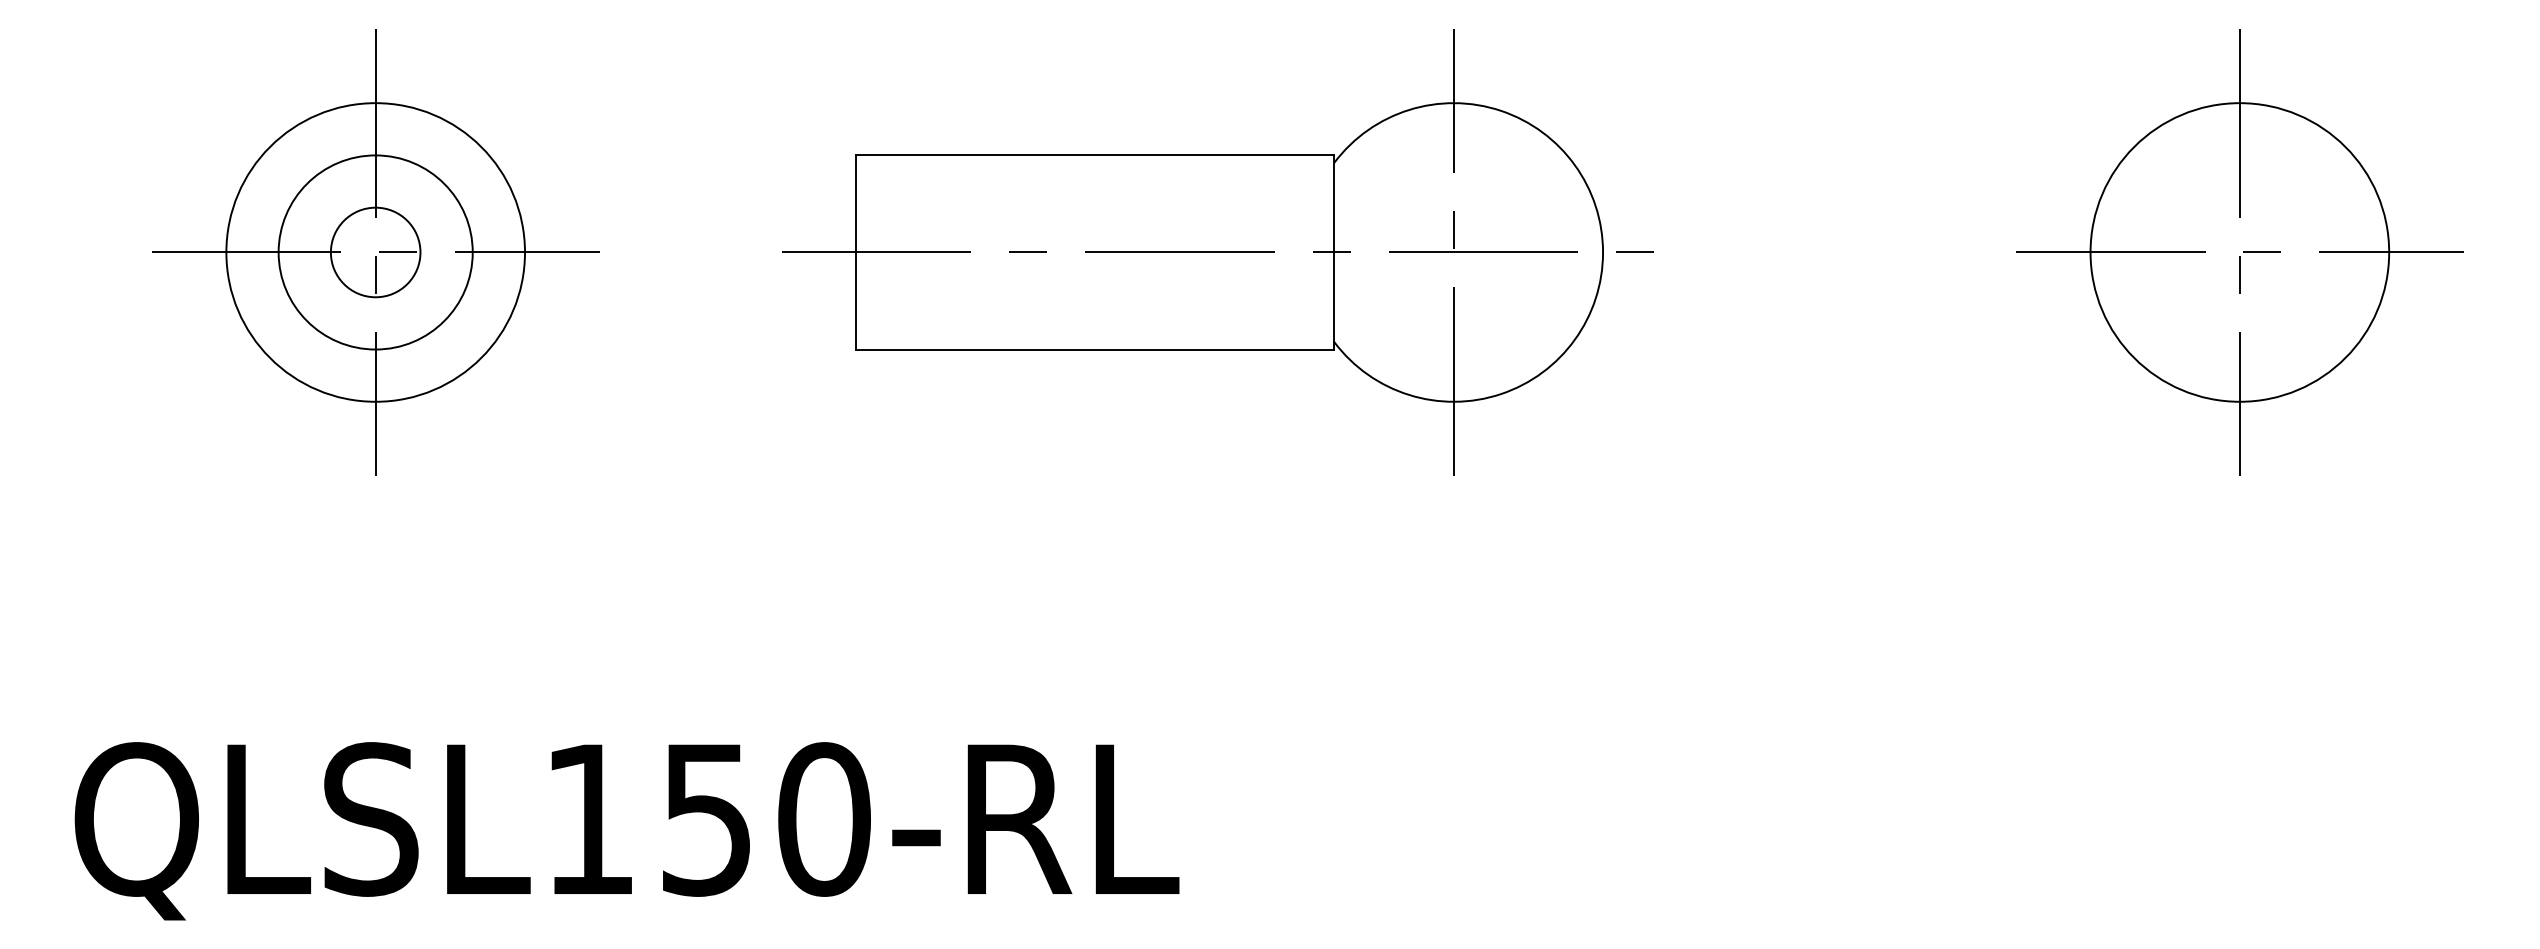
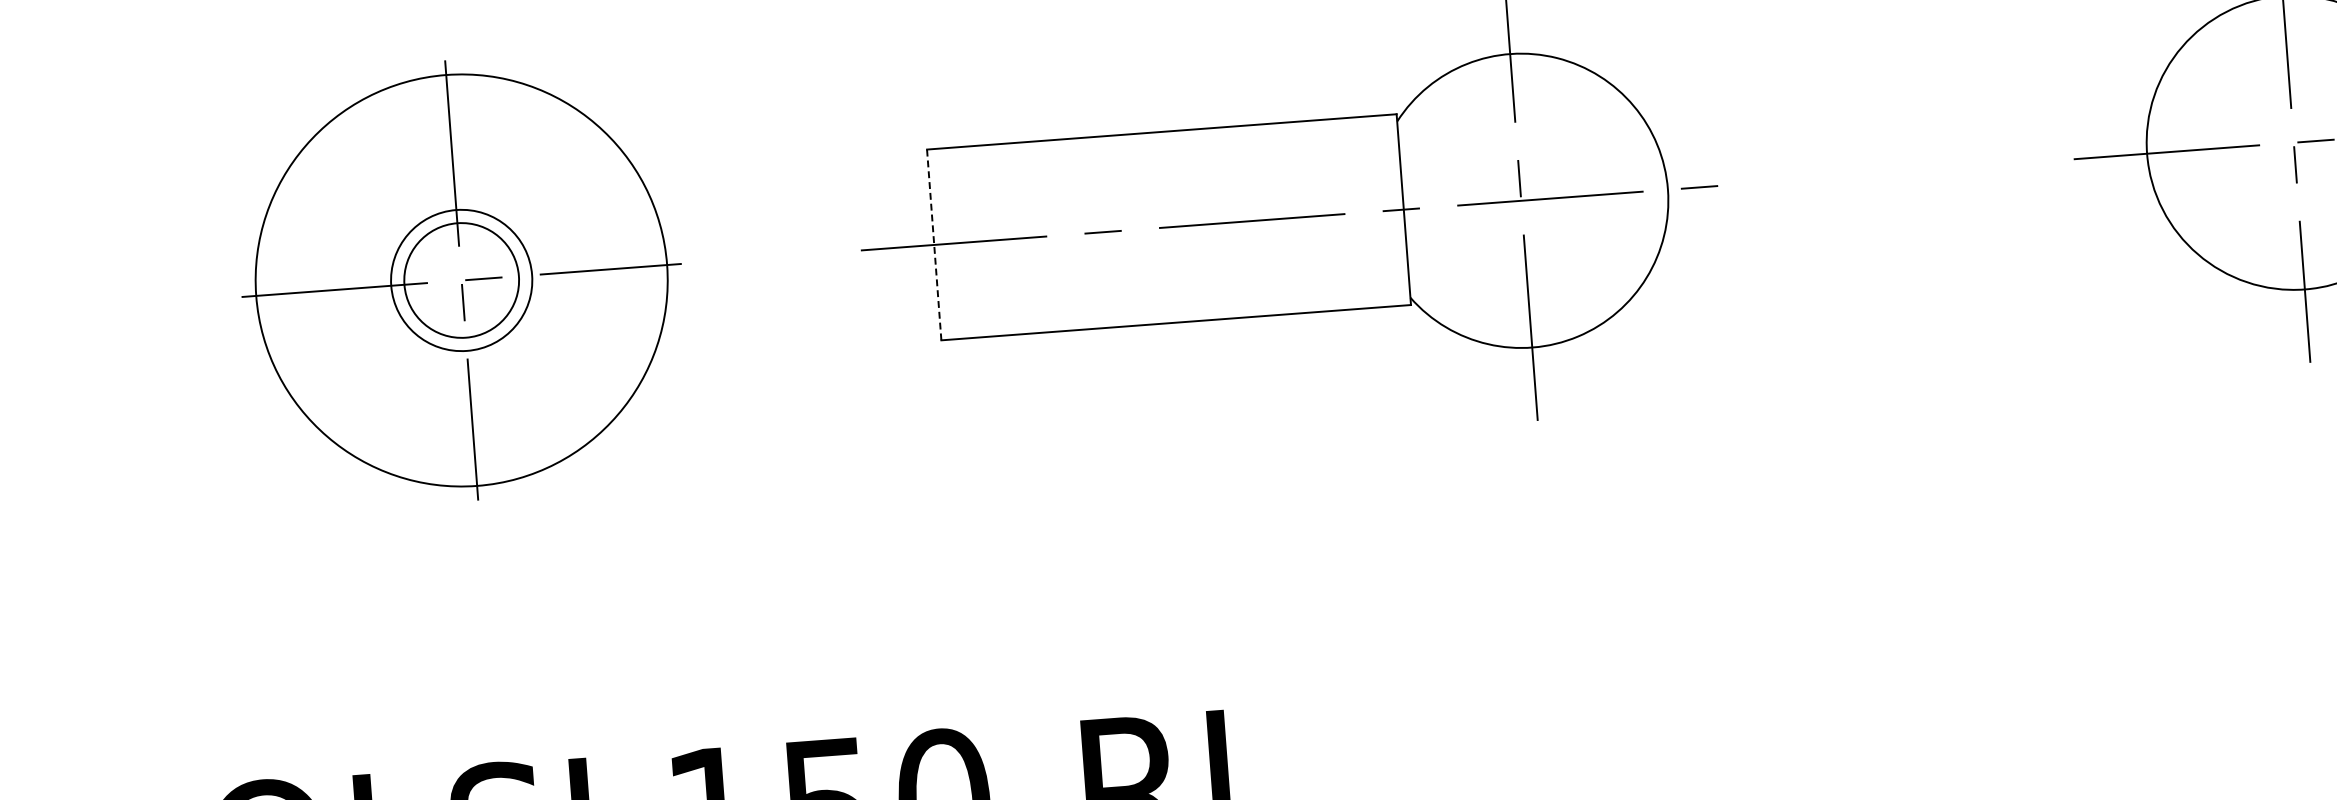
line: (856, 251) -> (934, 243), solid -> dashed
circle: (375, 252) -> (461, 280), size x0.6
circle: (375, 252) -> (461, 280), size x1.4
circle: (375, 252) -> (461, 280), size x1.6

